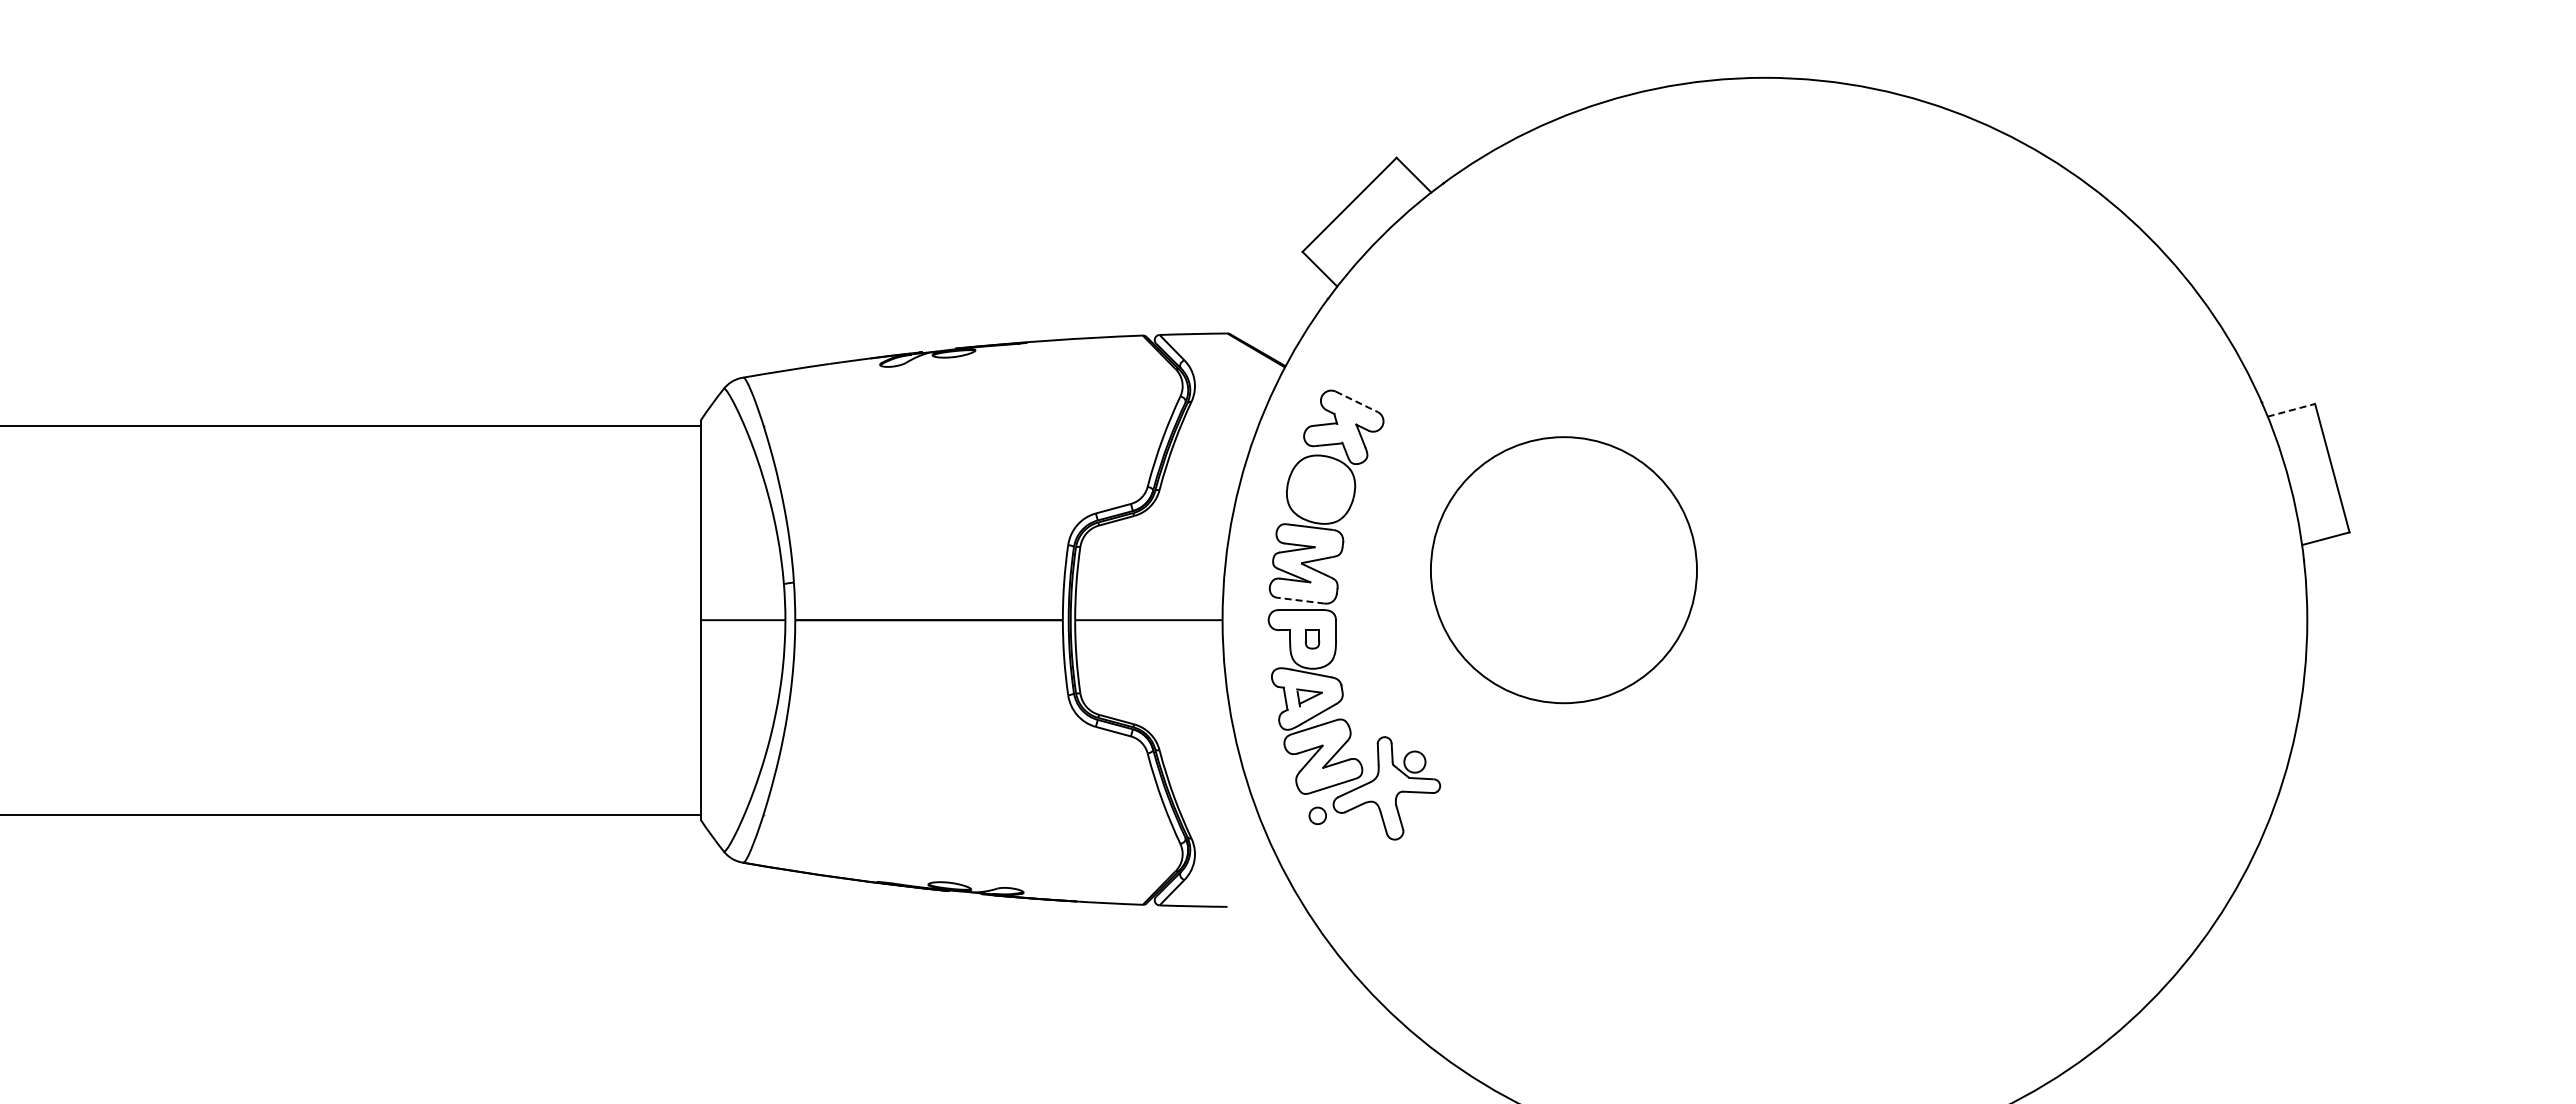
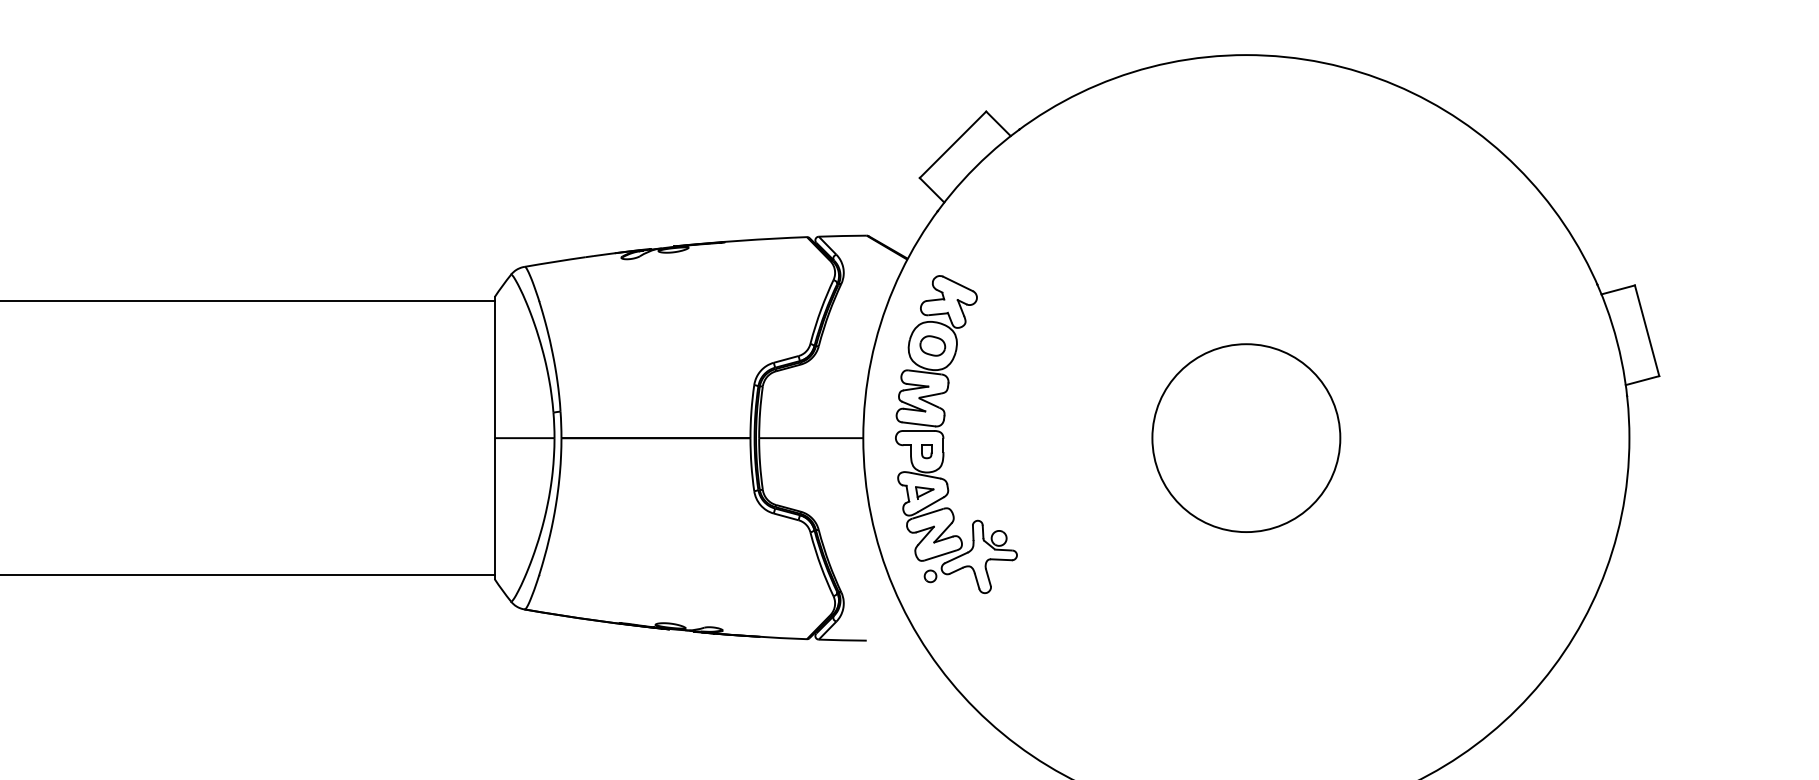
line: (1357, 402) -> (958, 284), dashed -> solid
line: (2291, 410) -> (1618, 290), dashed -> solid
part: (1320, 489) -> (932, 345), added
circle: (1563, 570) -> (1246, 438), moved
line: (1300, 600) -> (918, 424), dashed -> solid

